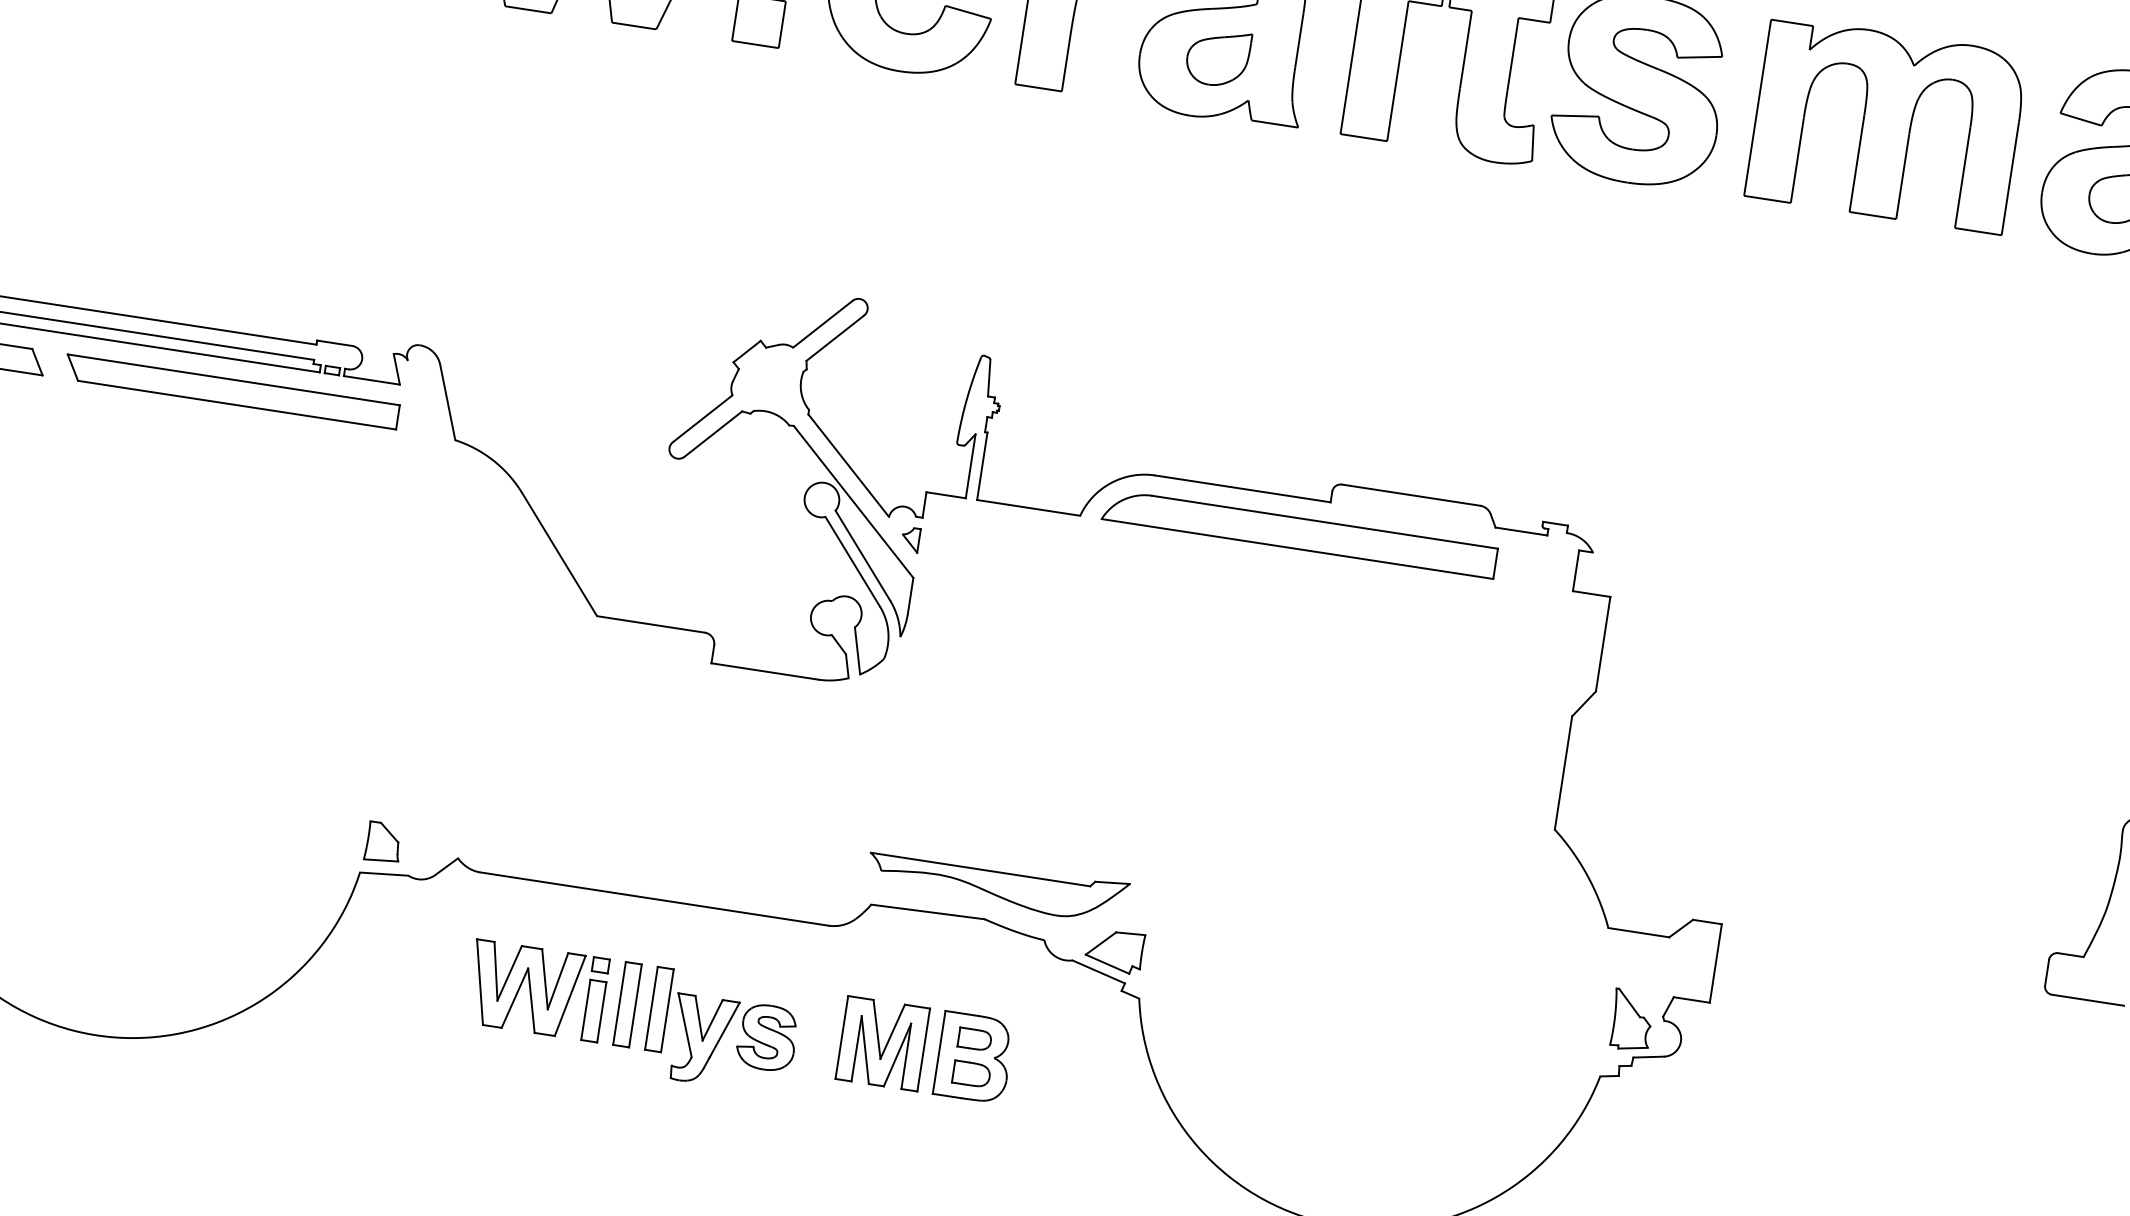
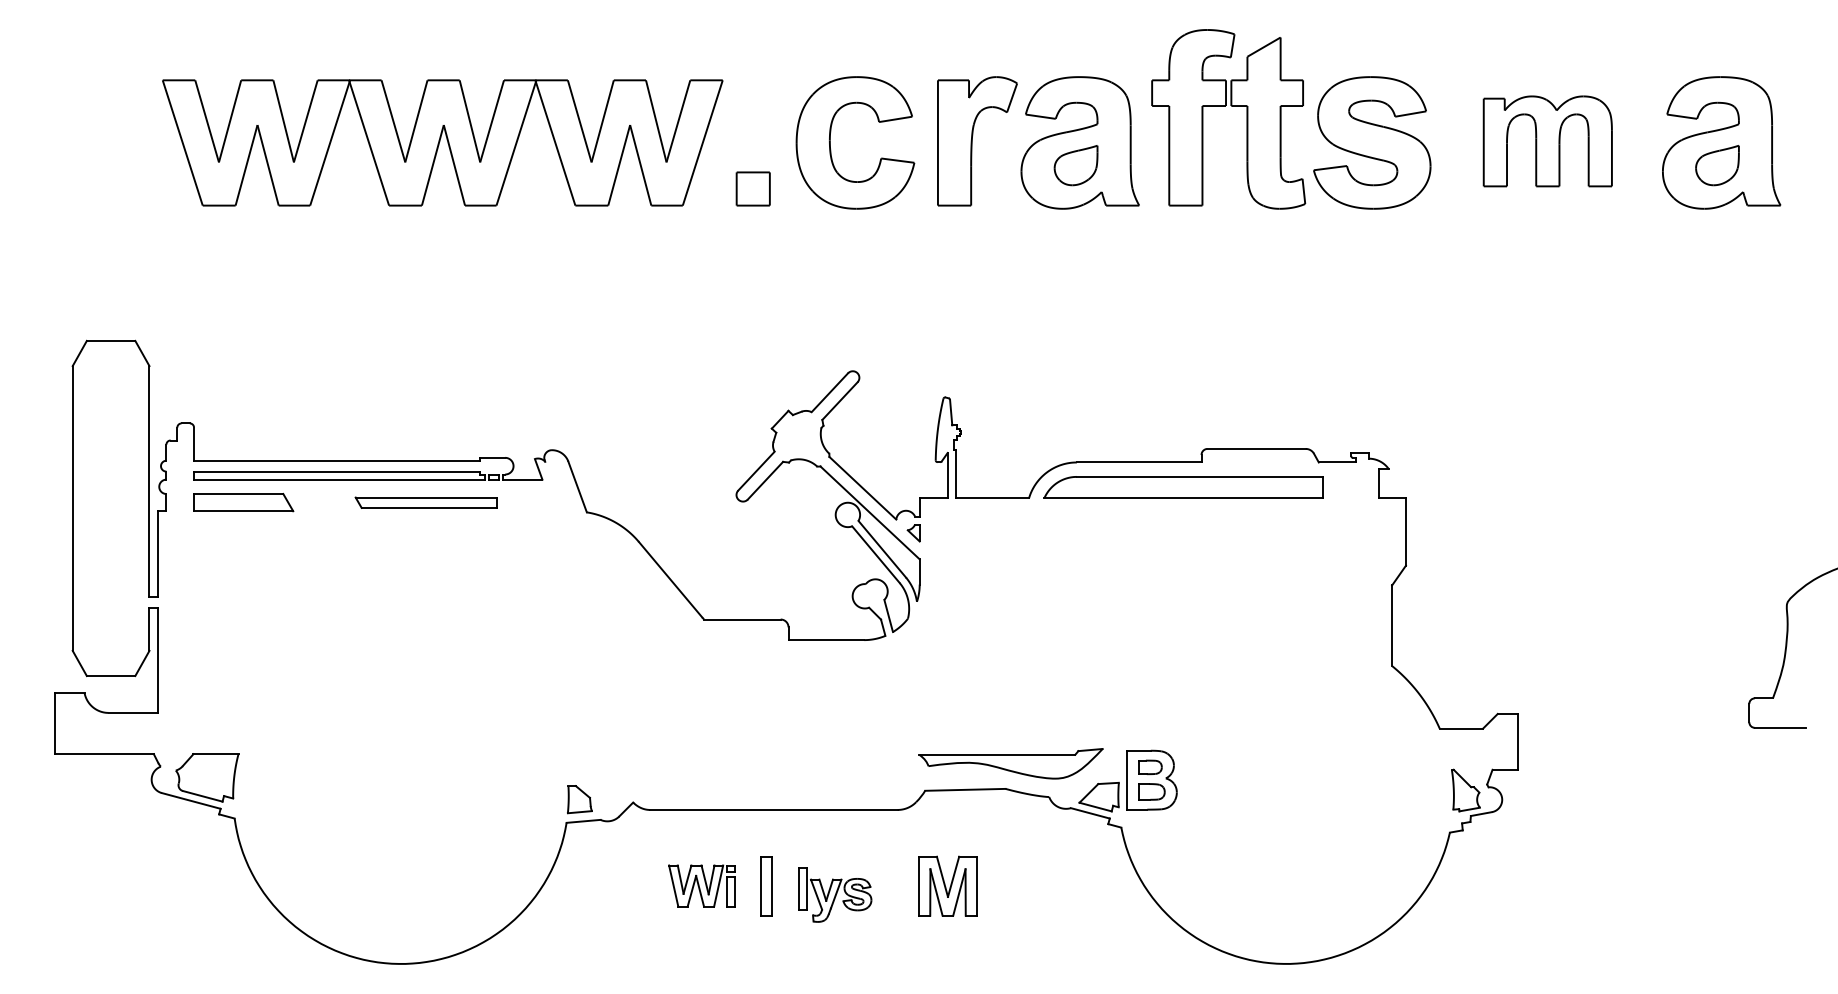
part: (1886, 125) -> (1547, 141), size x0.7
part: (231, 391) -> (426, 502), size x0.6
part: (536, 989) -> (701, 885), size x0.7
part: (721, 1032) -> (834, 895), size x0.7
part: (973, 1056) -> (1151, 779), moved

